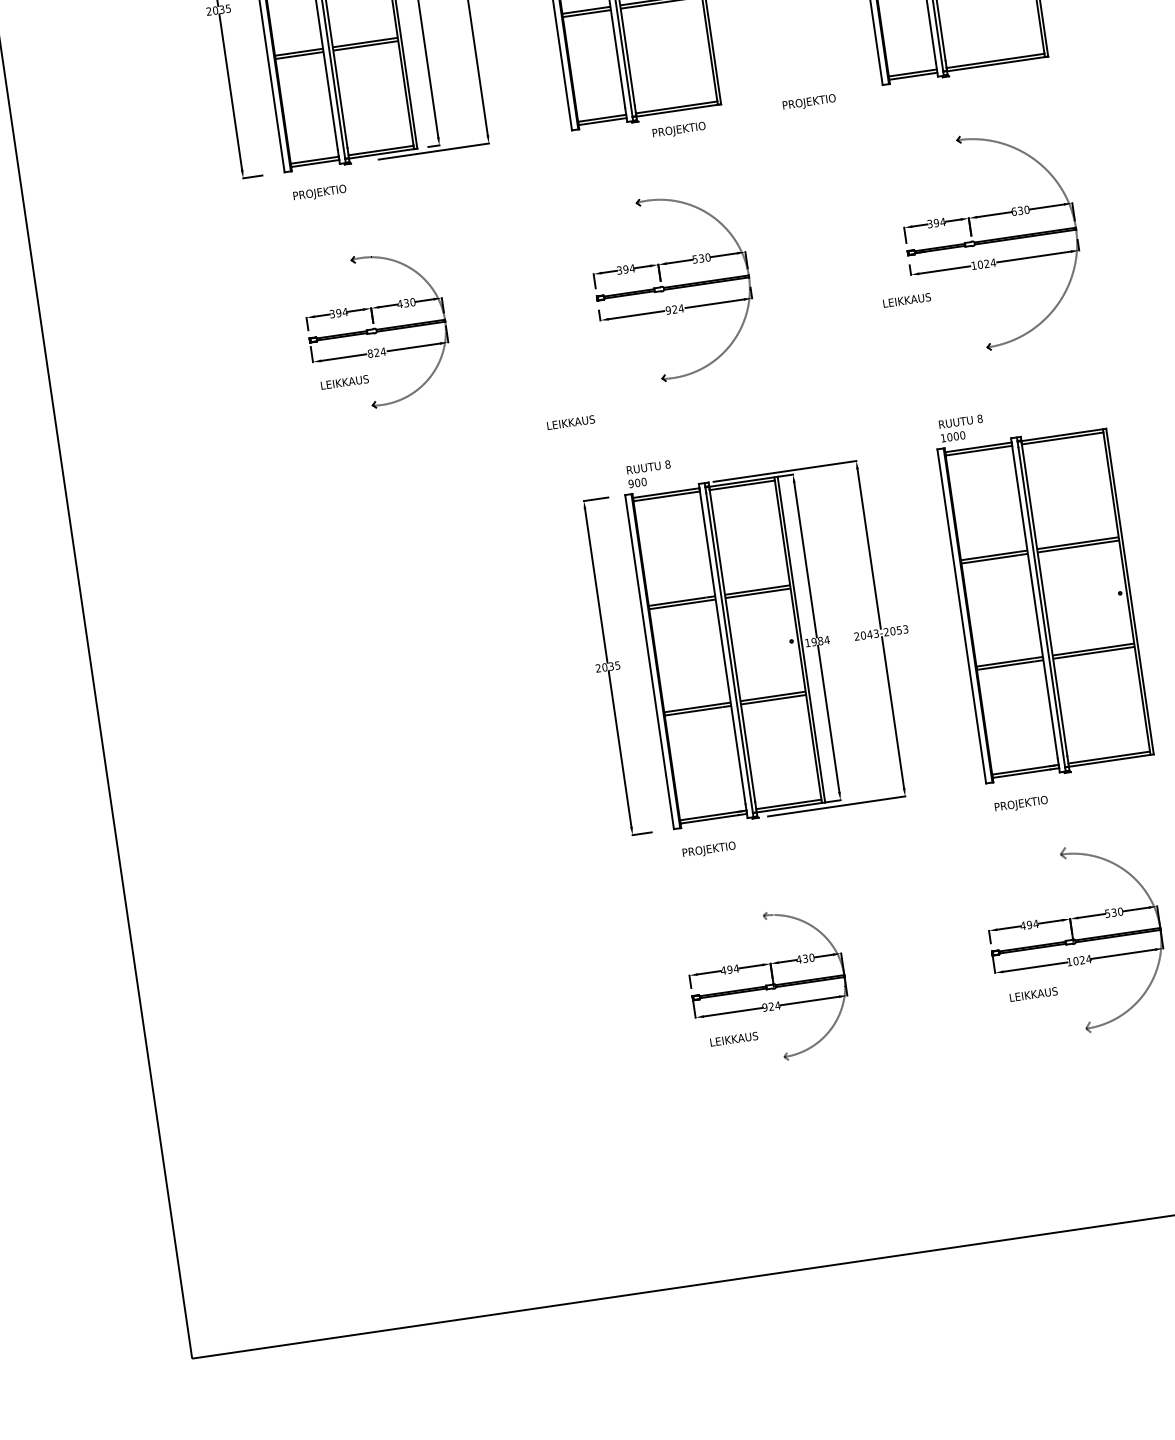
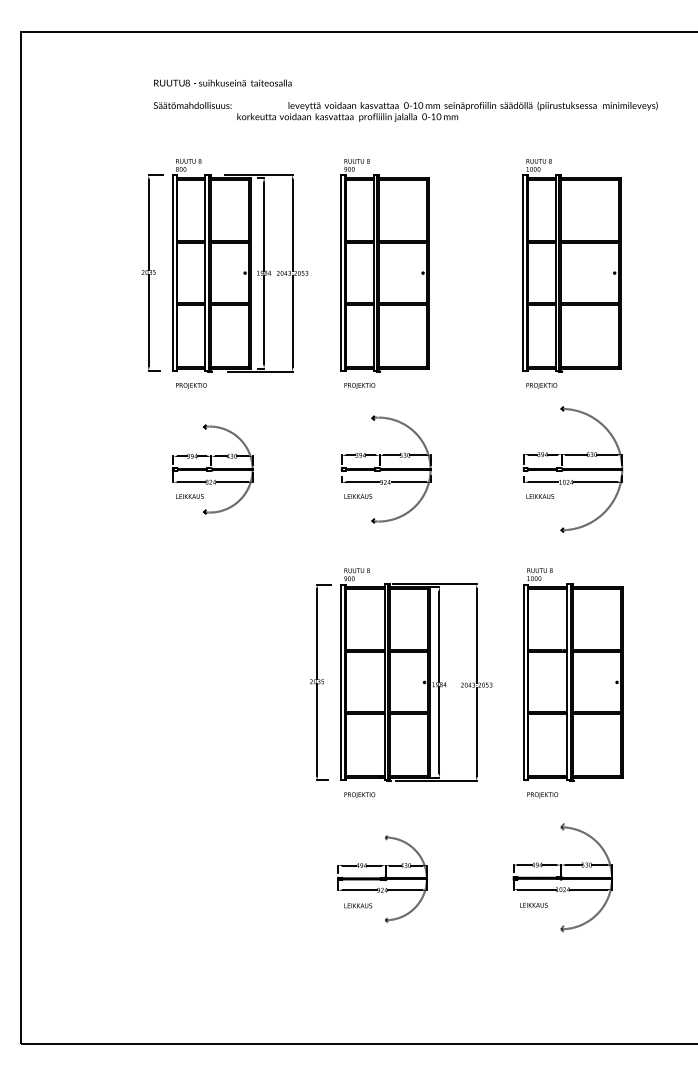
text: (808, 101) -> (541, 385), moved
text: (678, 129) -> (359, 385), moved
text: (907, 300) -> (540, 496), moved
text: (571, 422) -> (358, 496), moved

